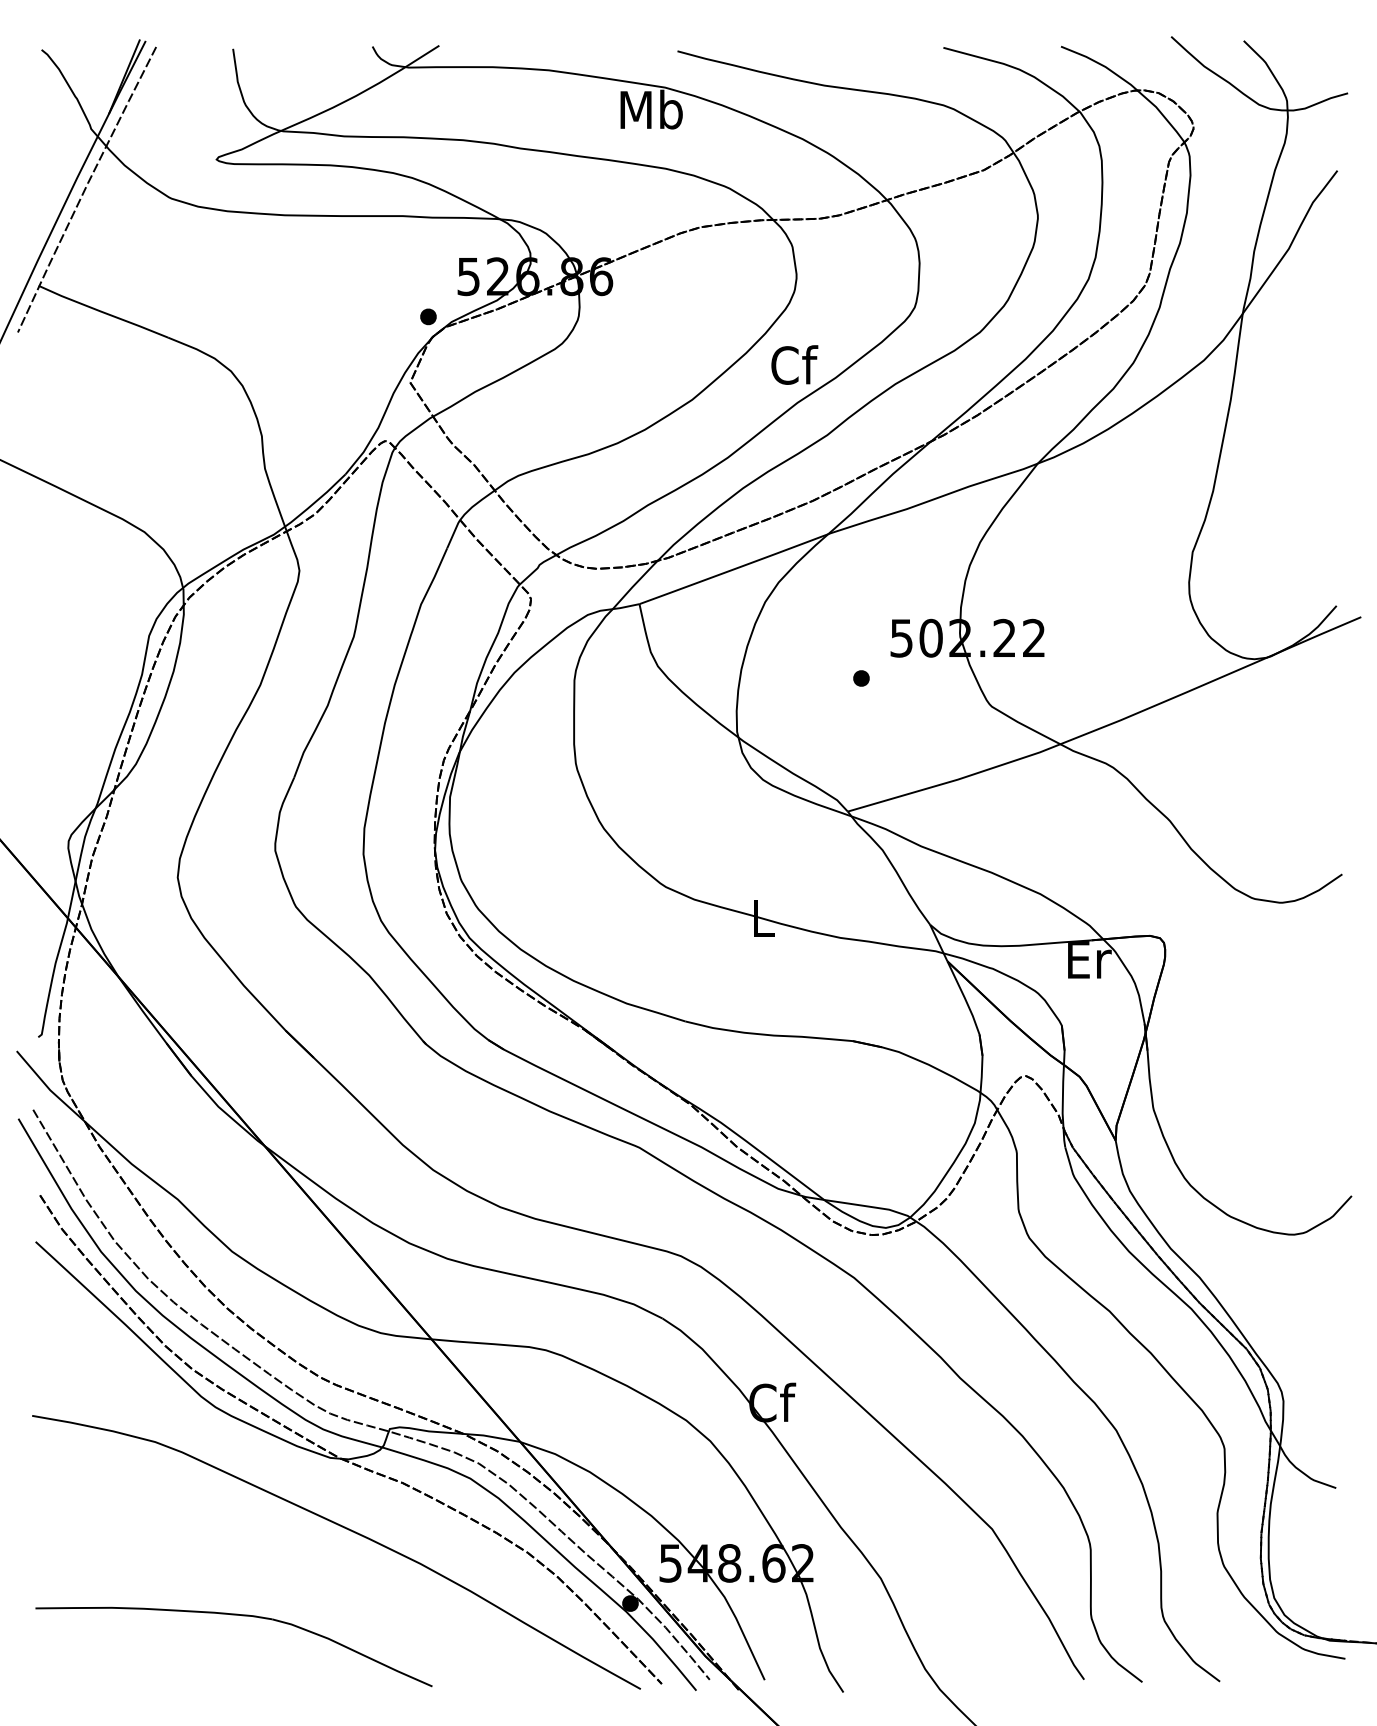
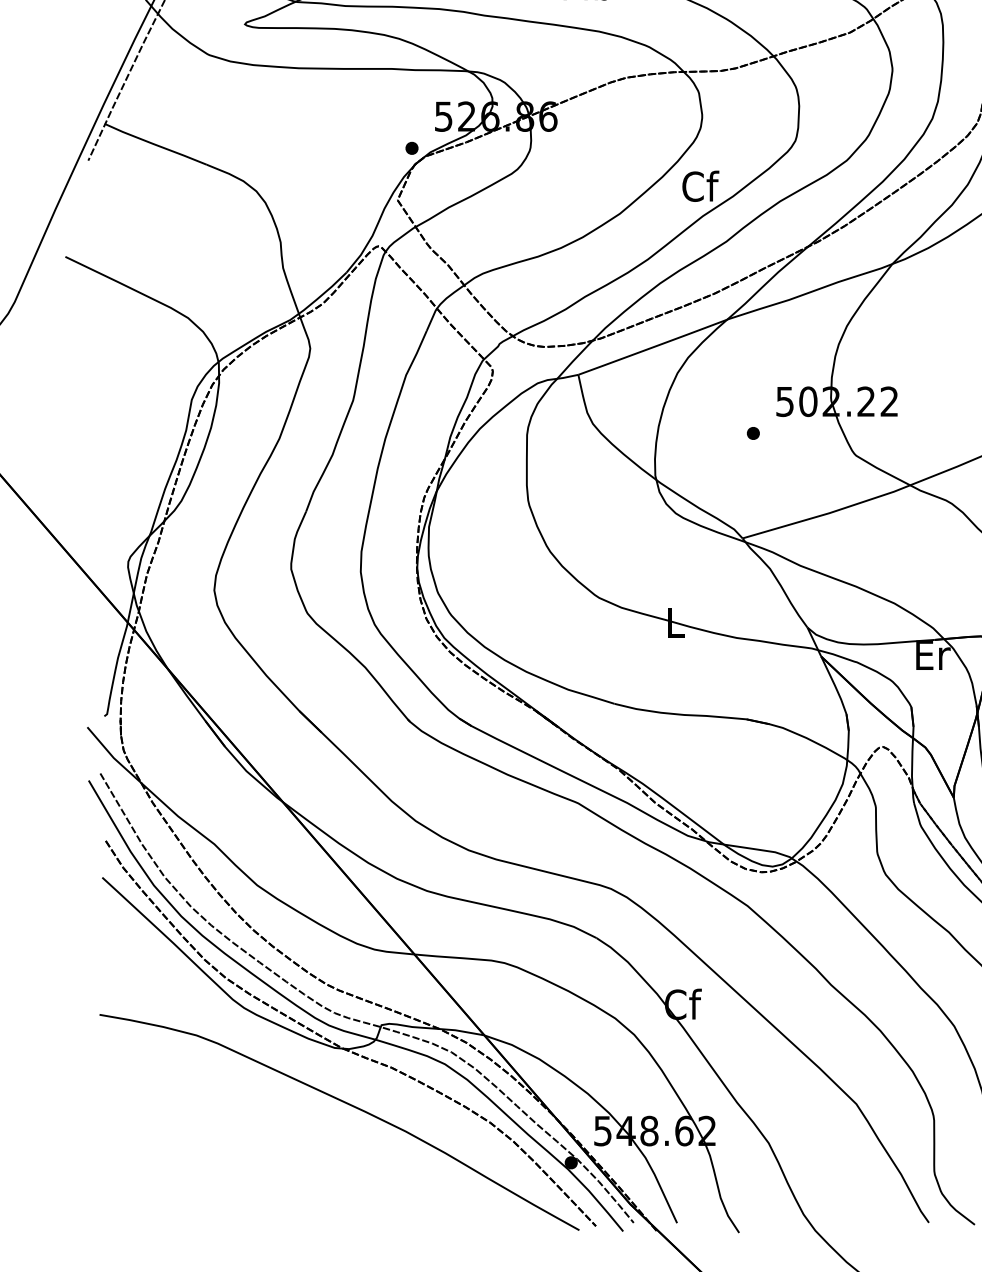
part: (233, 1615) -> (258, 1172), removed

